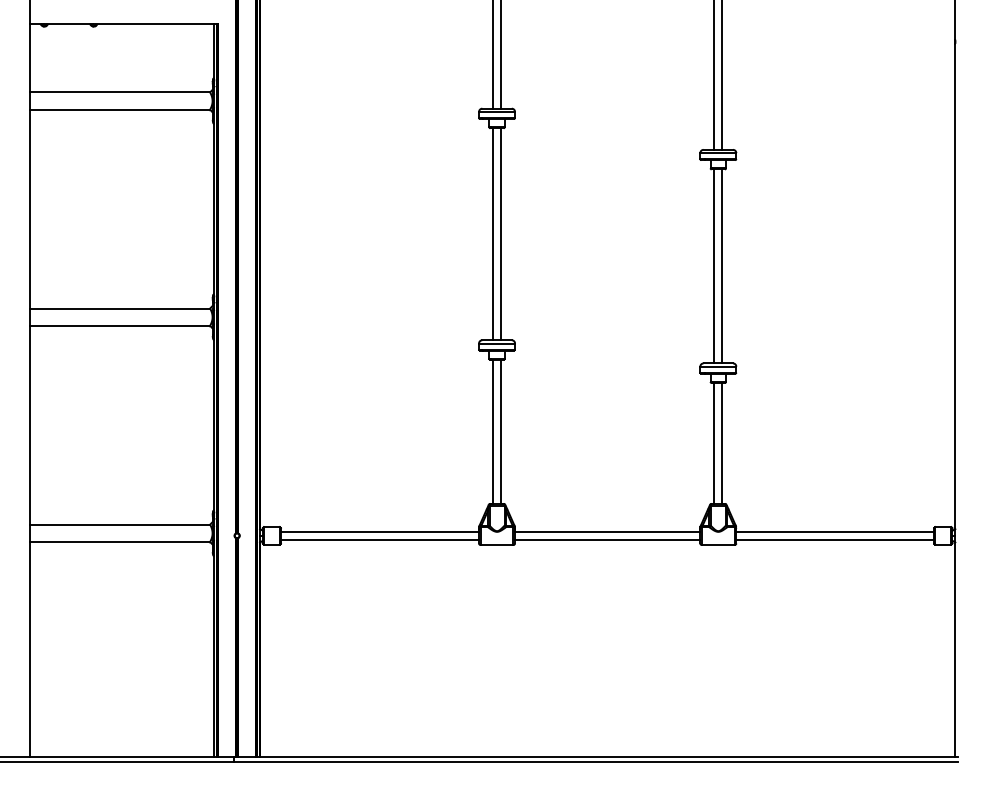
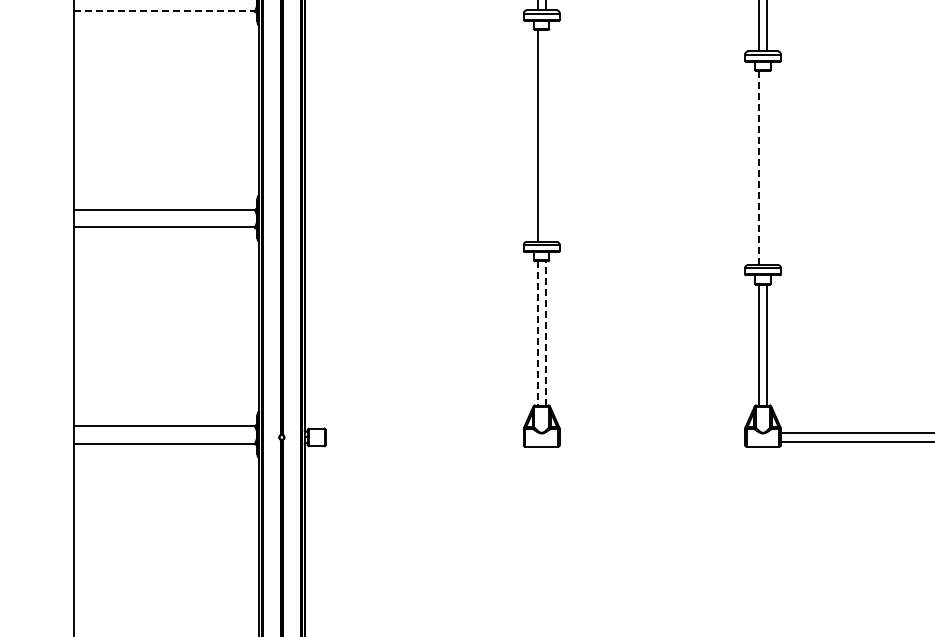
line: (120, 109) -> (165, 11), solid -> dashed
line: (501, 234) -> (546, 136), removed
line: (714, 266) -> (759, 168), solid -> dashed
line: (722, 266) -> (767, 168), removed
line: (501, 431) -> (546, 333), solid -> dashed
line: (492, 432) -> (537, 334), solid -> dashed
line: (379, 531) -> (424, 433), removed
line: (607, 531) -> (652, 433), removed
line: (379, 539) -> (424, 441), removed
line: (607, 539) -> (652, 441), removed

